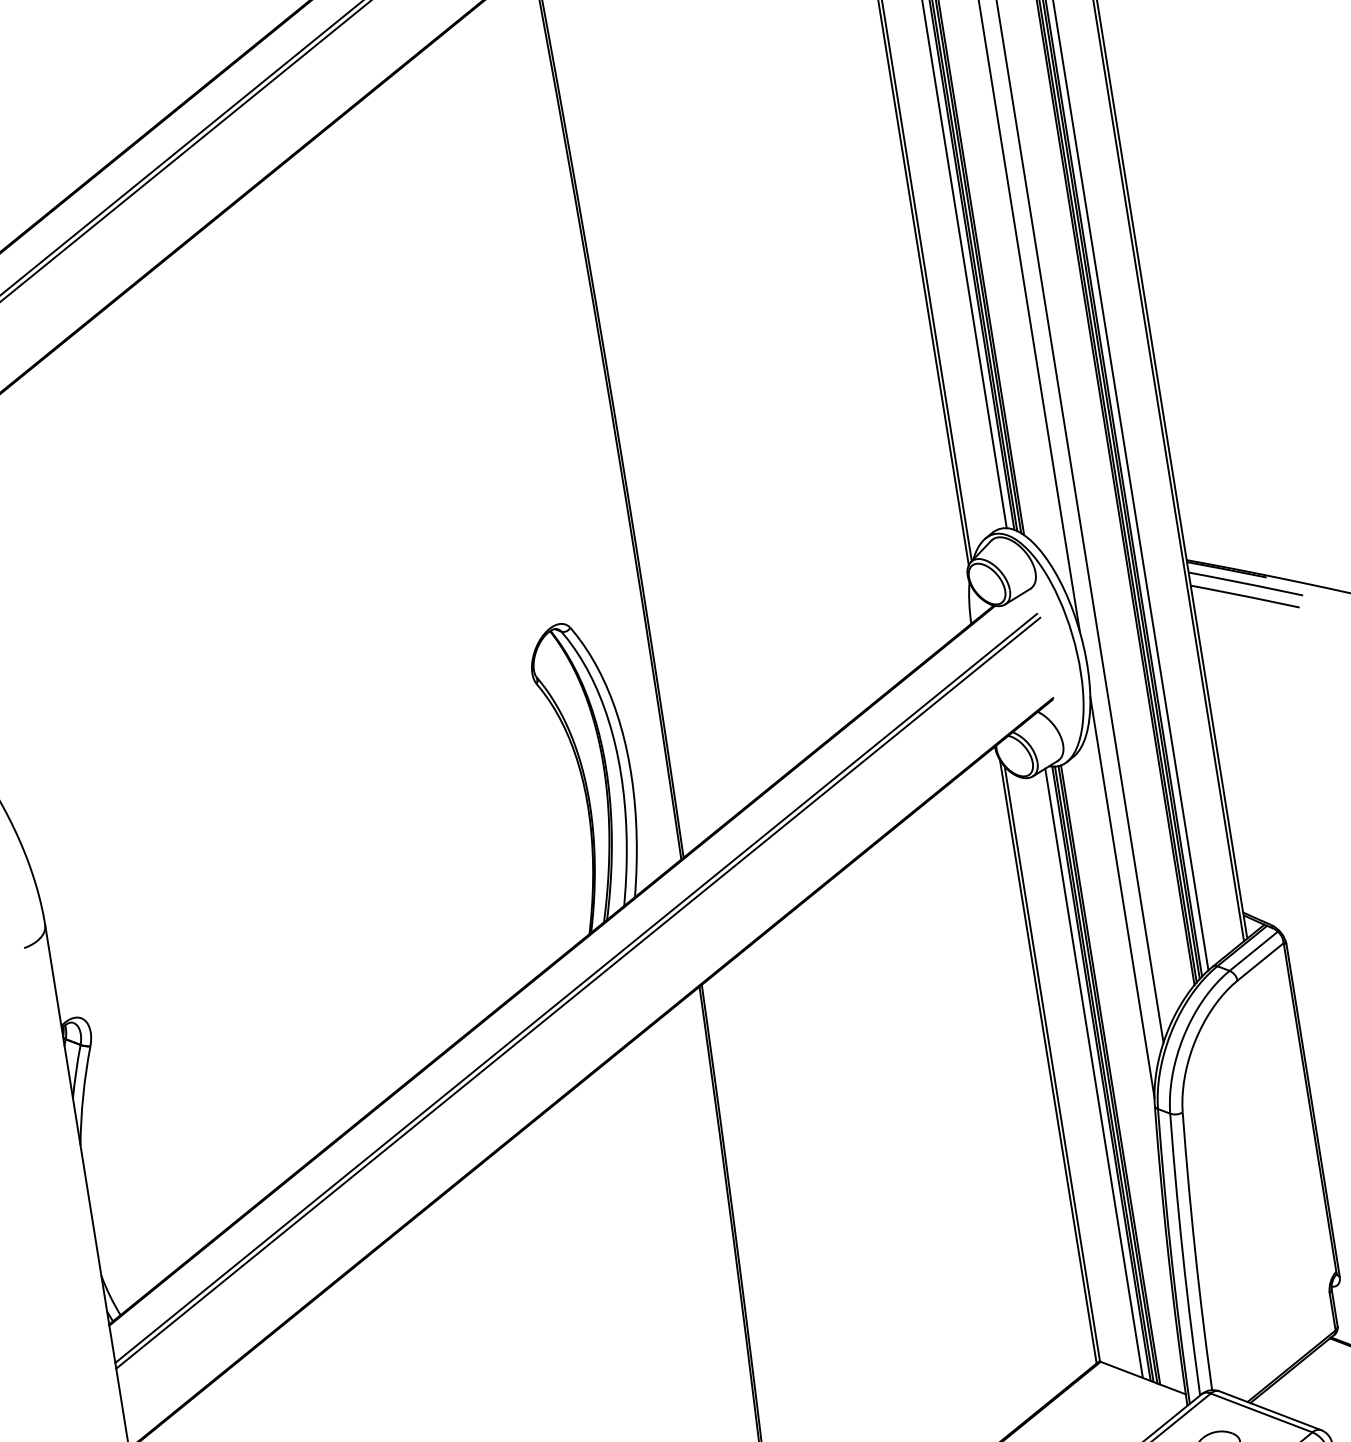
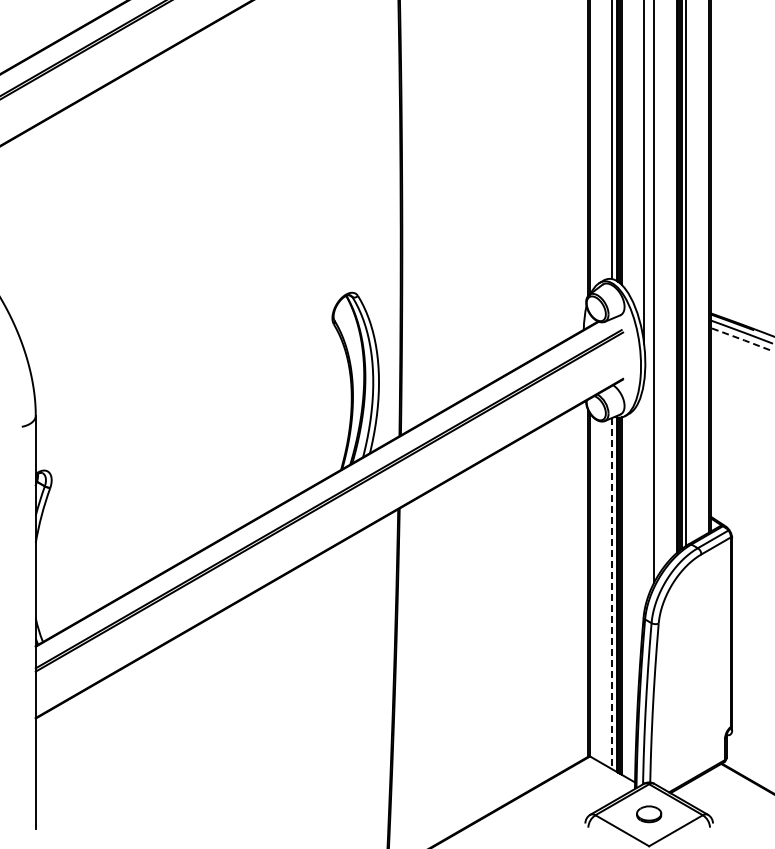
line: (1245, 595) -> (740, 338), solid -> dashed
line: (1122, 896) -> (644, 496), removed
line: (1094, 1073) -> (612, 593), solid -> dashed

